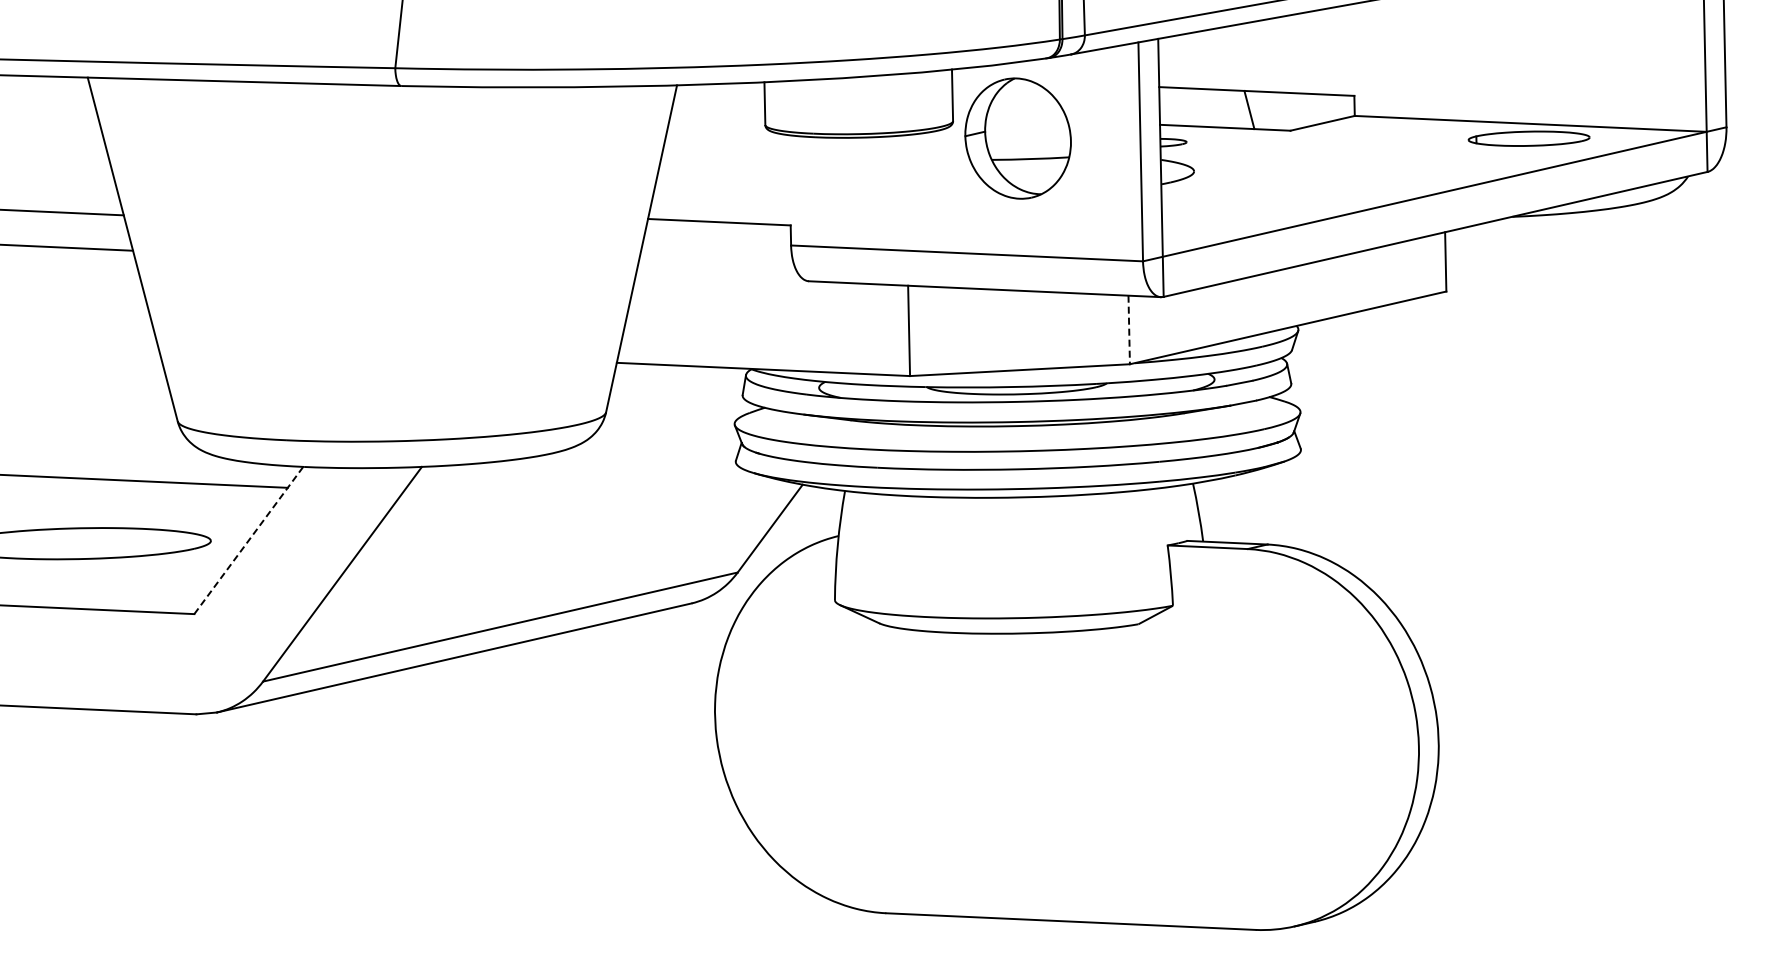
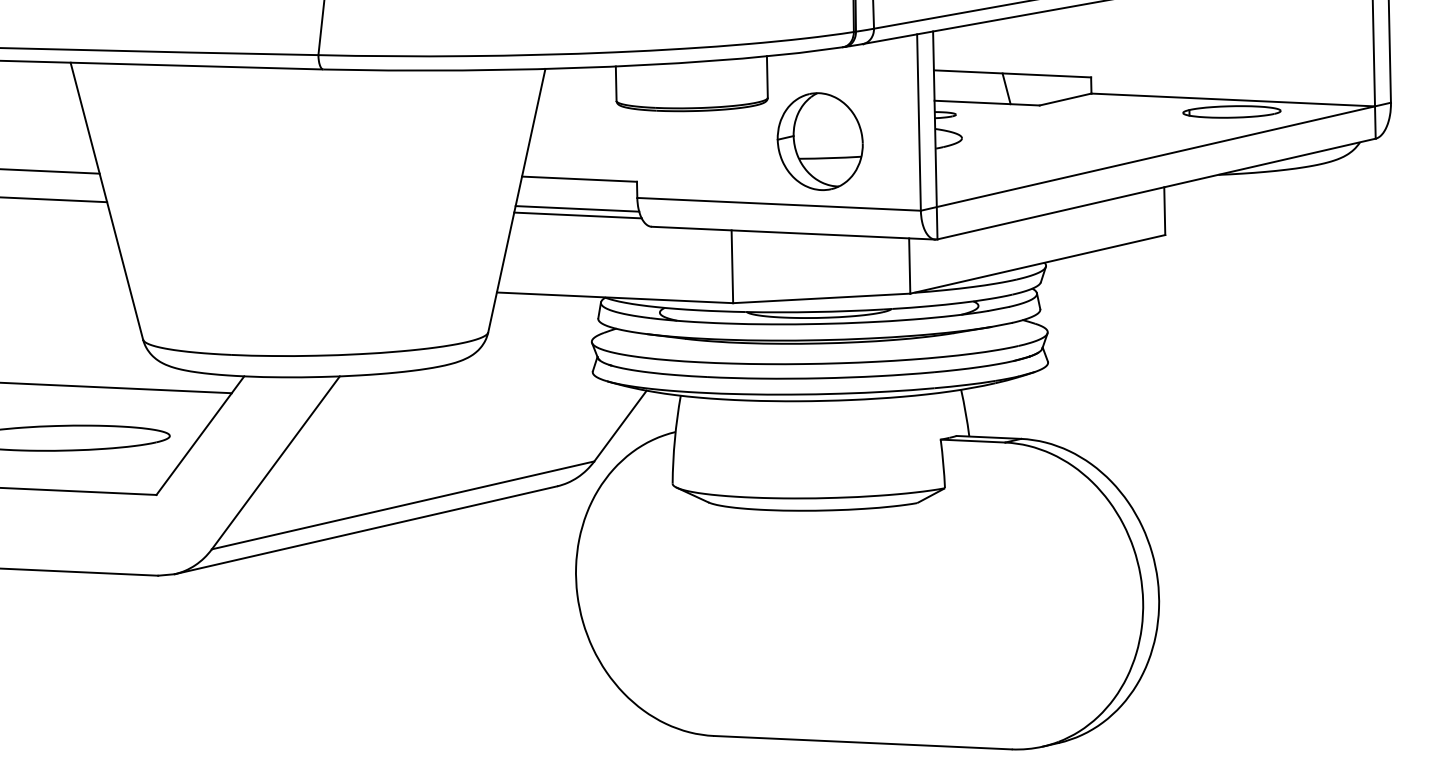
part: (1017, 138) -> (819, 141), moved
line: (716, 258) -> (577, 208), added
line: (717, 266) -> (578, 214), added
line: (1129, 330) -> (909, 266), dashed -> solid
line: (248, 540) -> (200, 435), dashed -> solid

